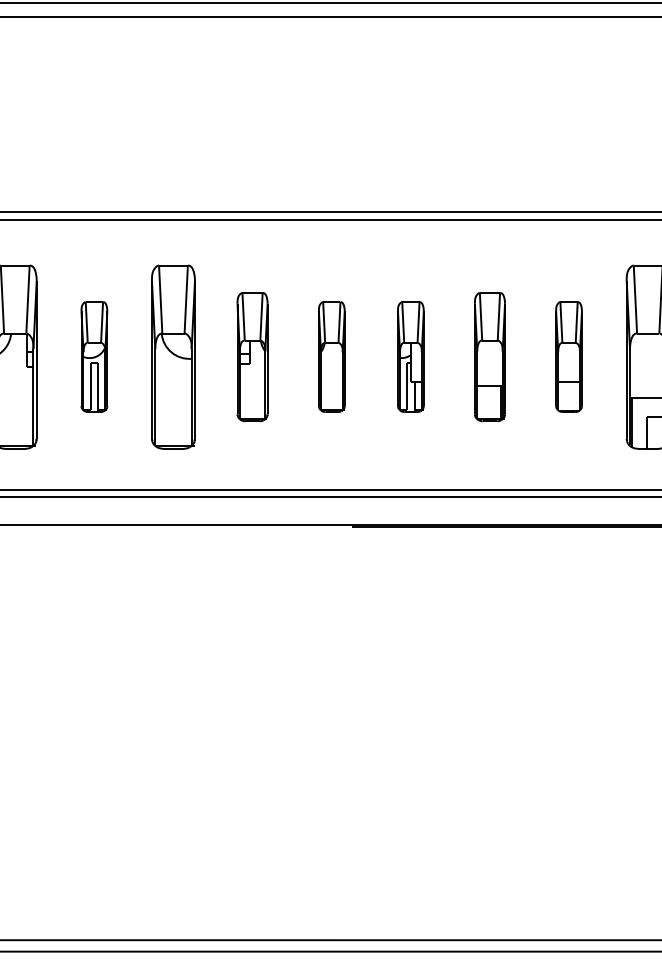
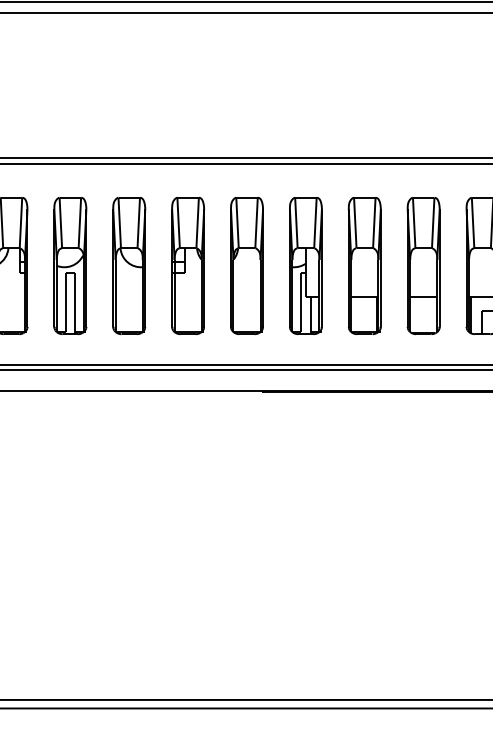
part: (94, 356) -> (70, 265), size x1.67
part: (252, 356) -> (188, 265), size x1.43
part: (331, 356) -> (246, 265), size x1.67
part: (410, 356) -> (305, 265), size x1.67
part: (489, 356) -> (364, 265), size x1.43
part: (568, 356) -> (423, 265), size x1.67

